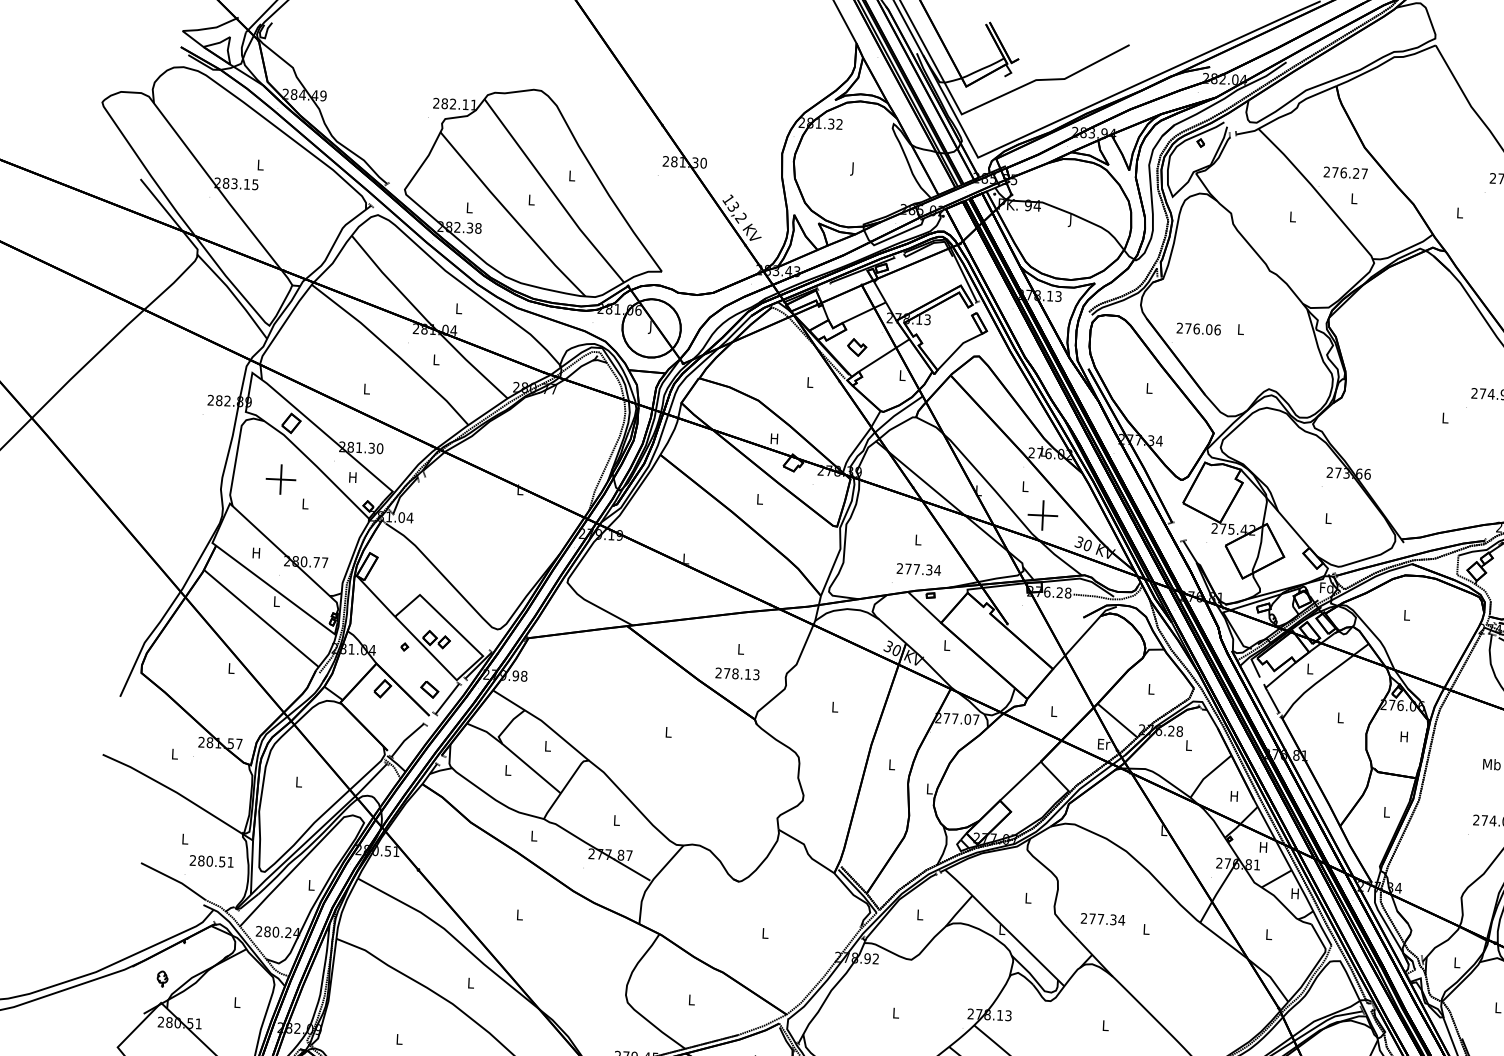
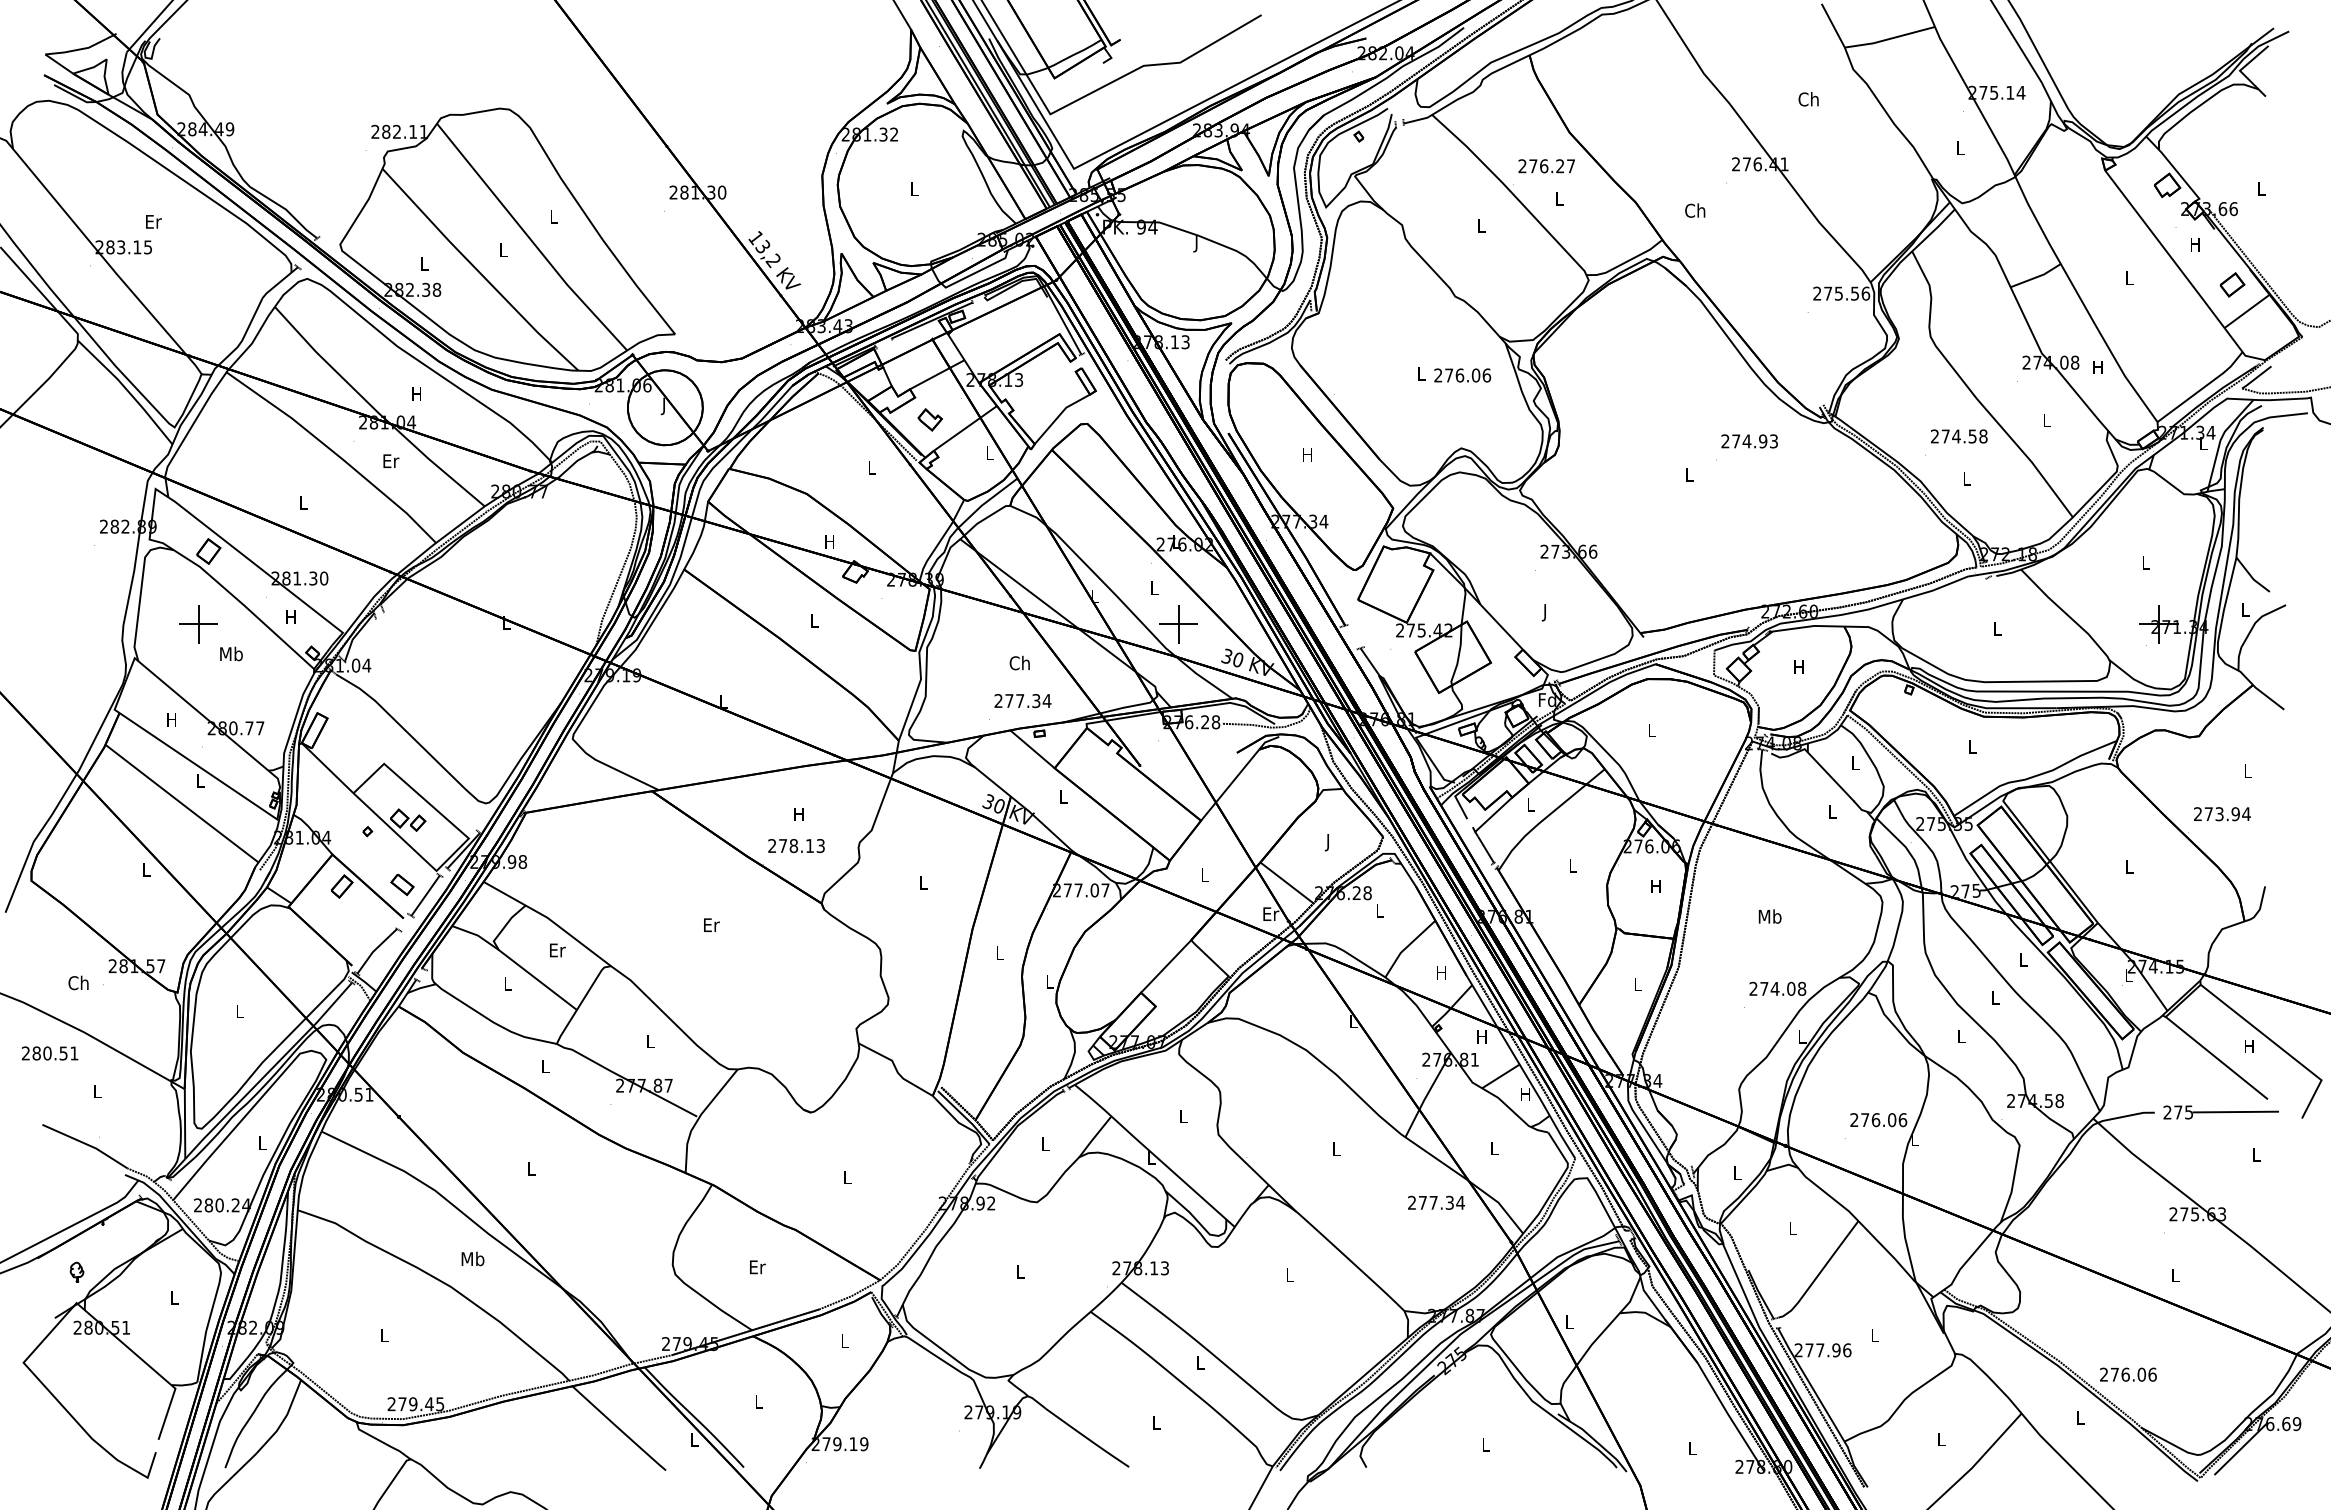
text: (260, 164) -> (153, 221), L -> Er
text: (853, 168) -> (914, 190), J -> L
text: (1459, 212) -> (1695, 210), L -> Ch
text: (458, 308) -> (416, 393), L -> H
text: (1198, 329) -> (1462, 375), moved
text: (436, 359) -> (391, 460), L -> Er
text: (1149, 388) -> (1307, 454), L -> H
text: (305, 503) -> (231, 653), L -> Mb
text: (1328, 519) -> (1545, 612), L -> J
text: (917, 539) -> (1019, 662), L -> Ch
text: (740, 649) -> (798, 814), L -> H
text: (1151, 690) -> (1328, 842), L -> J
text: (668, 731) -> (711, 924), L -> Er
text: (547, 746) -> (557, 950), L -> Er
text: (174, 753) -> (78, 982), L -> Ch
text: (211, 861) -> (49, 1053), moved
text: (1103, 919) -> (1436, 1202), moved
text: (470, 982) -> (472, 1258), L -> Mb
text: (691, 1000) -> (757, 1267), L -> Er

